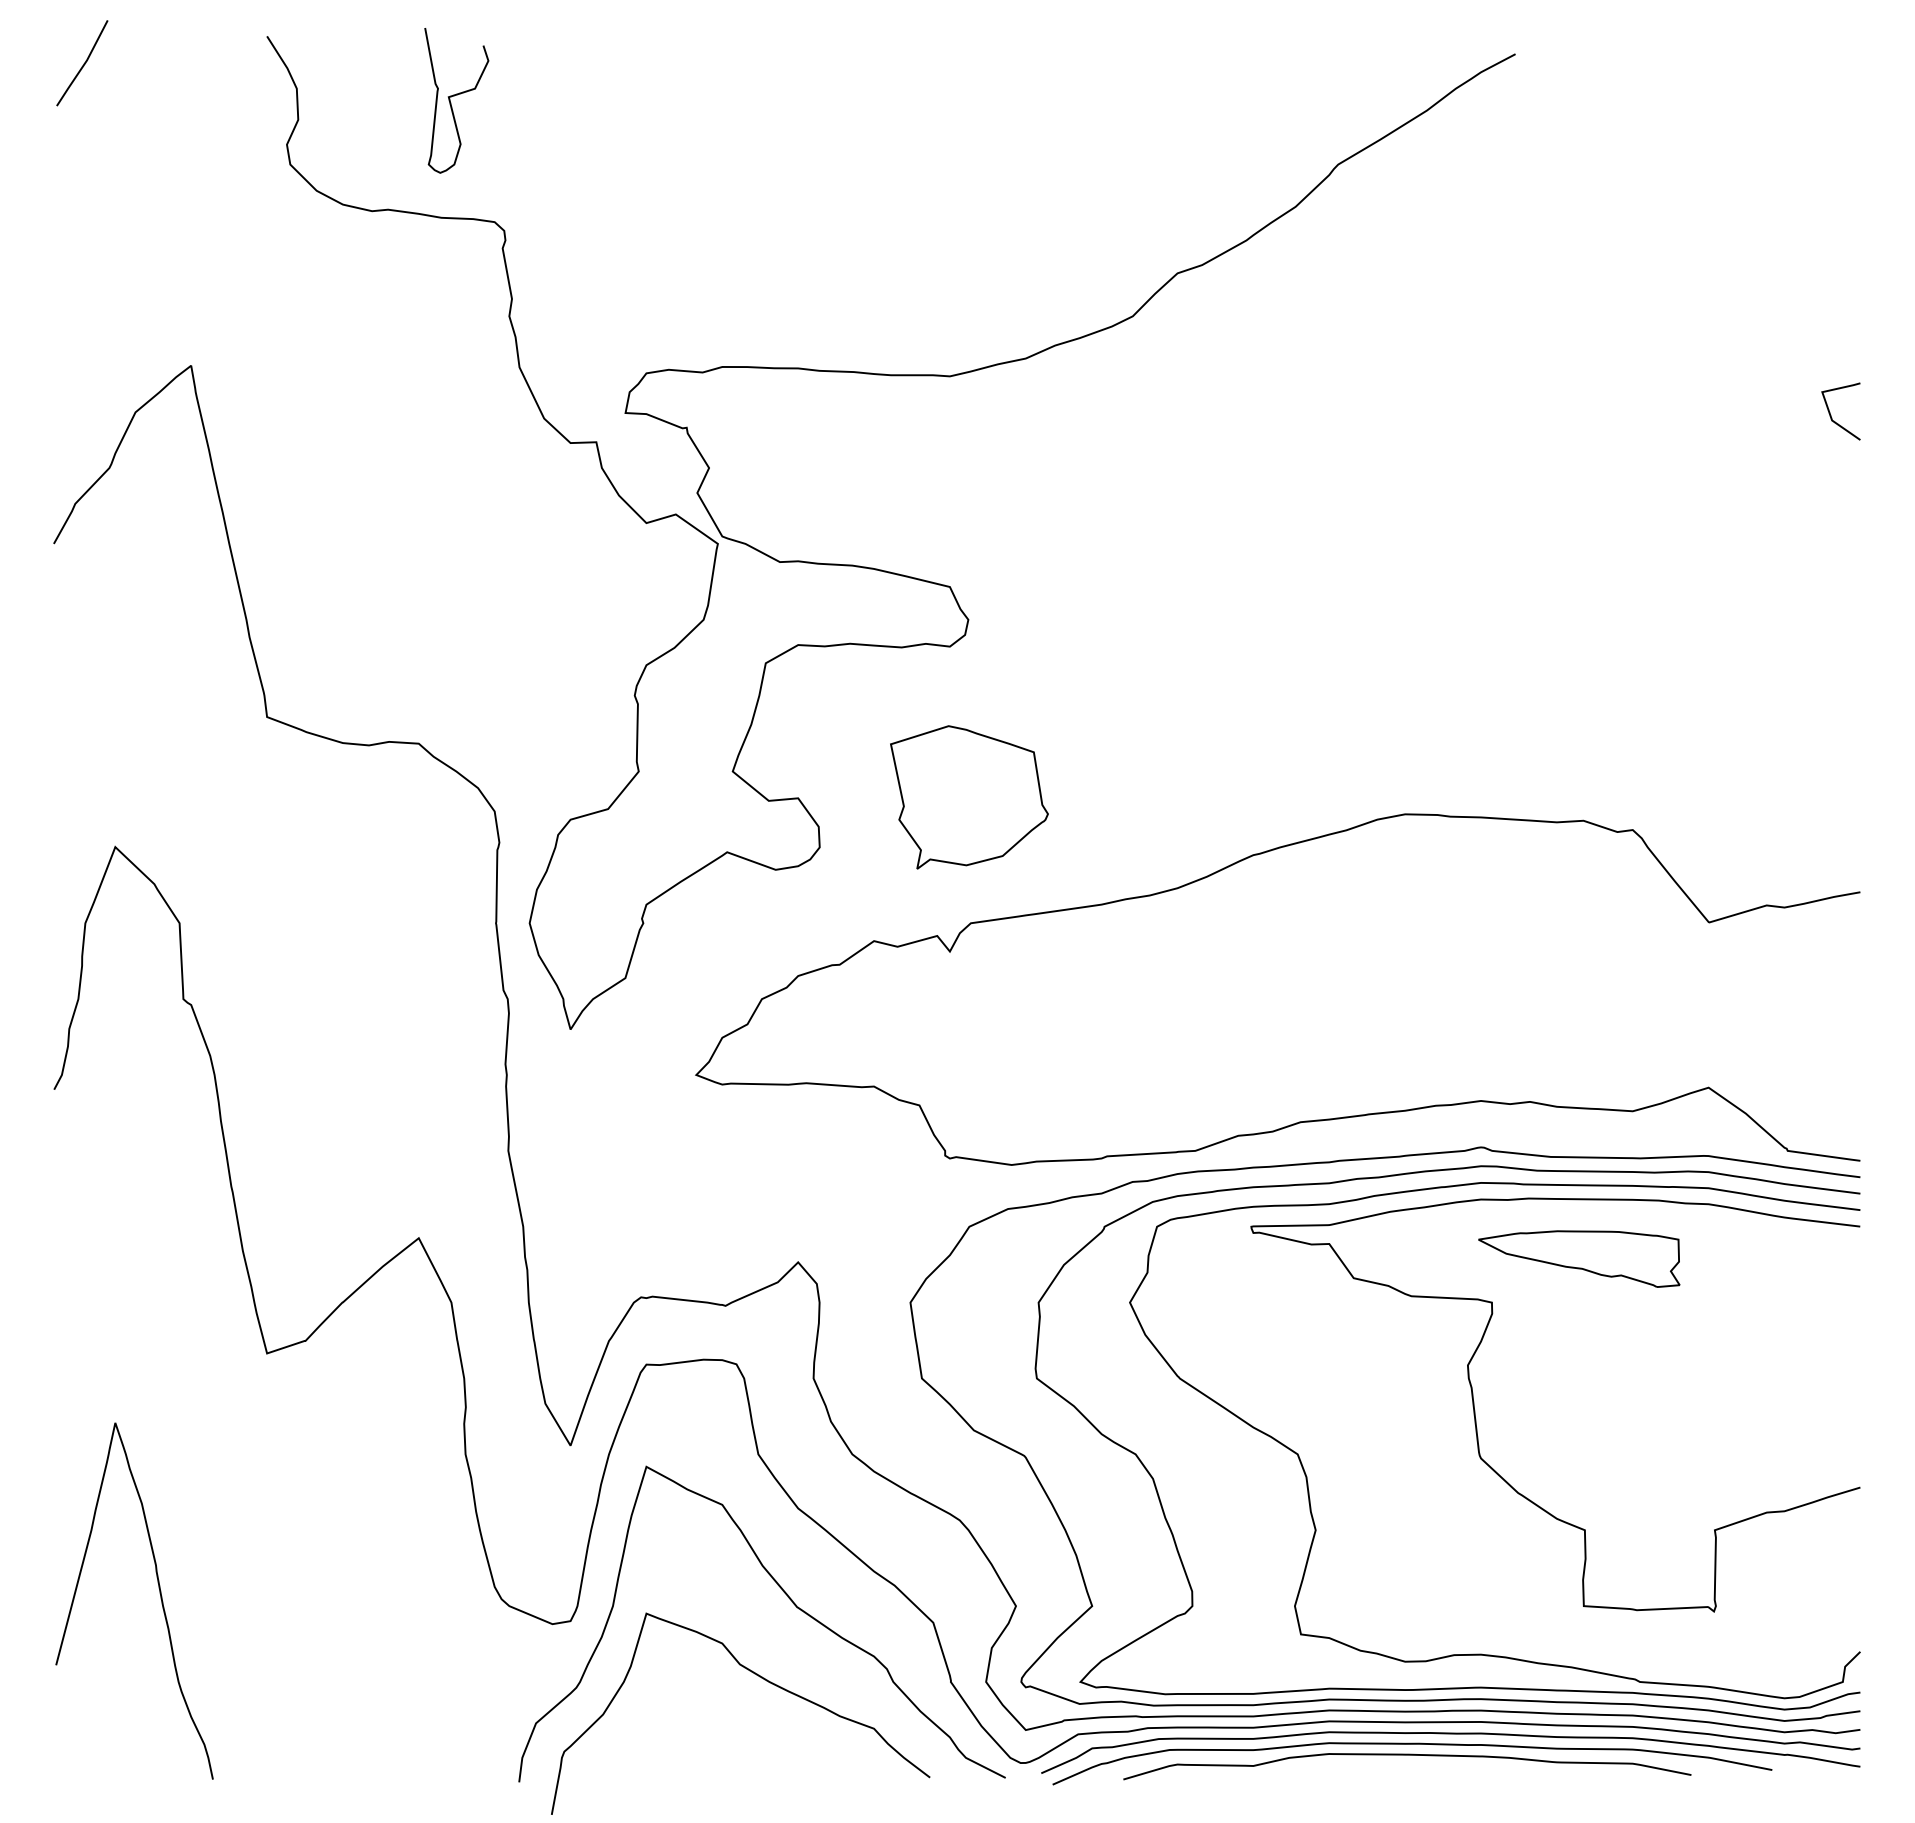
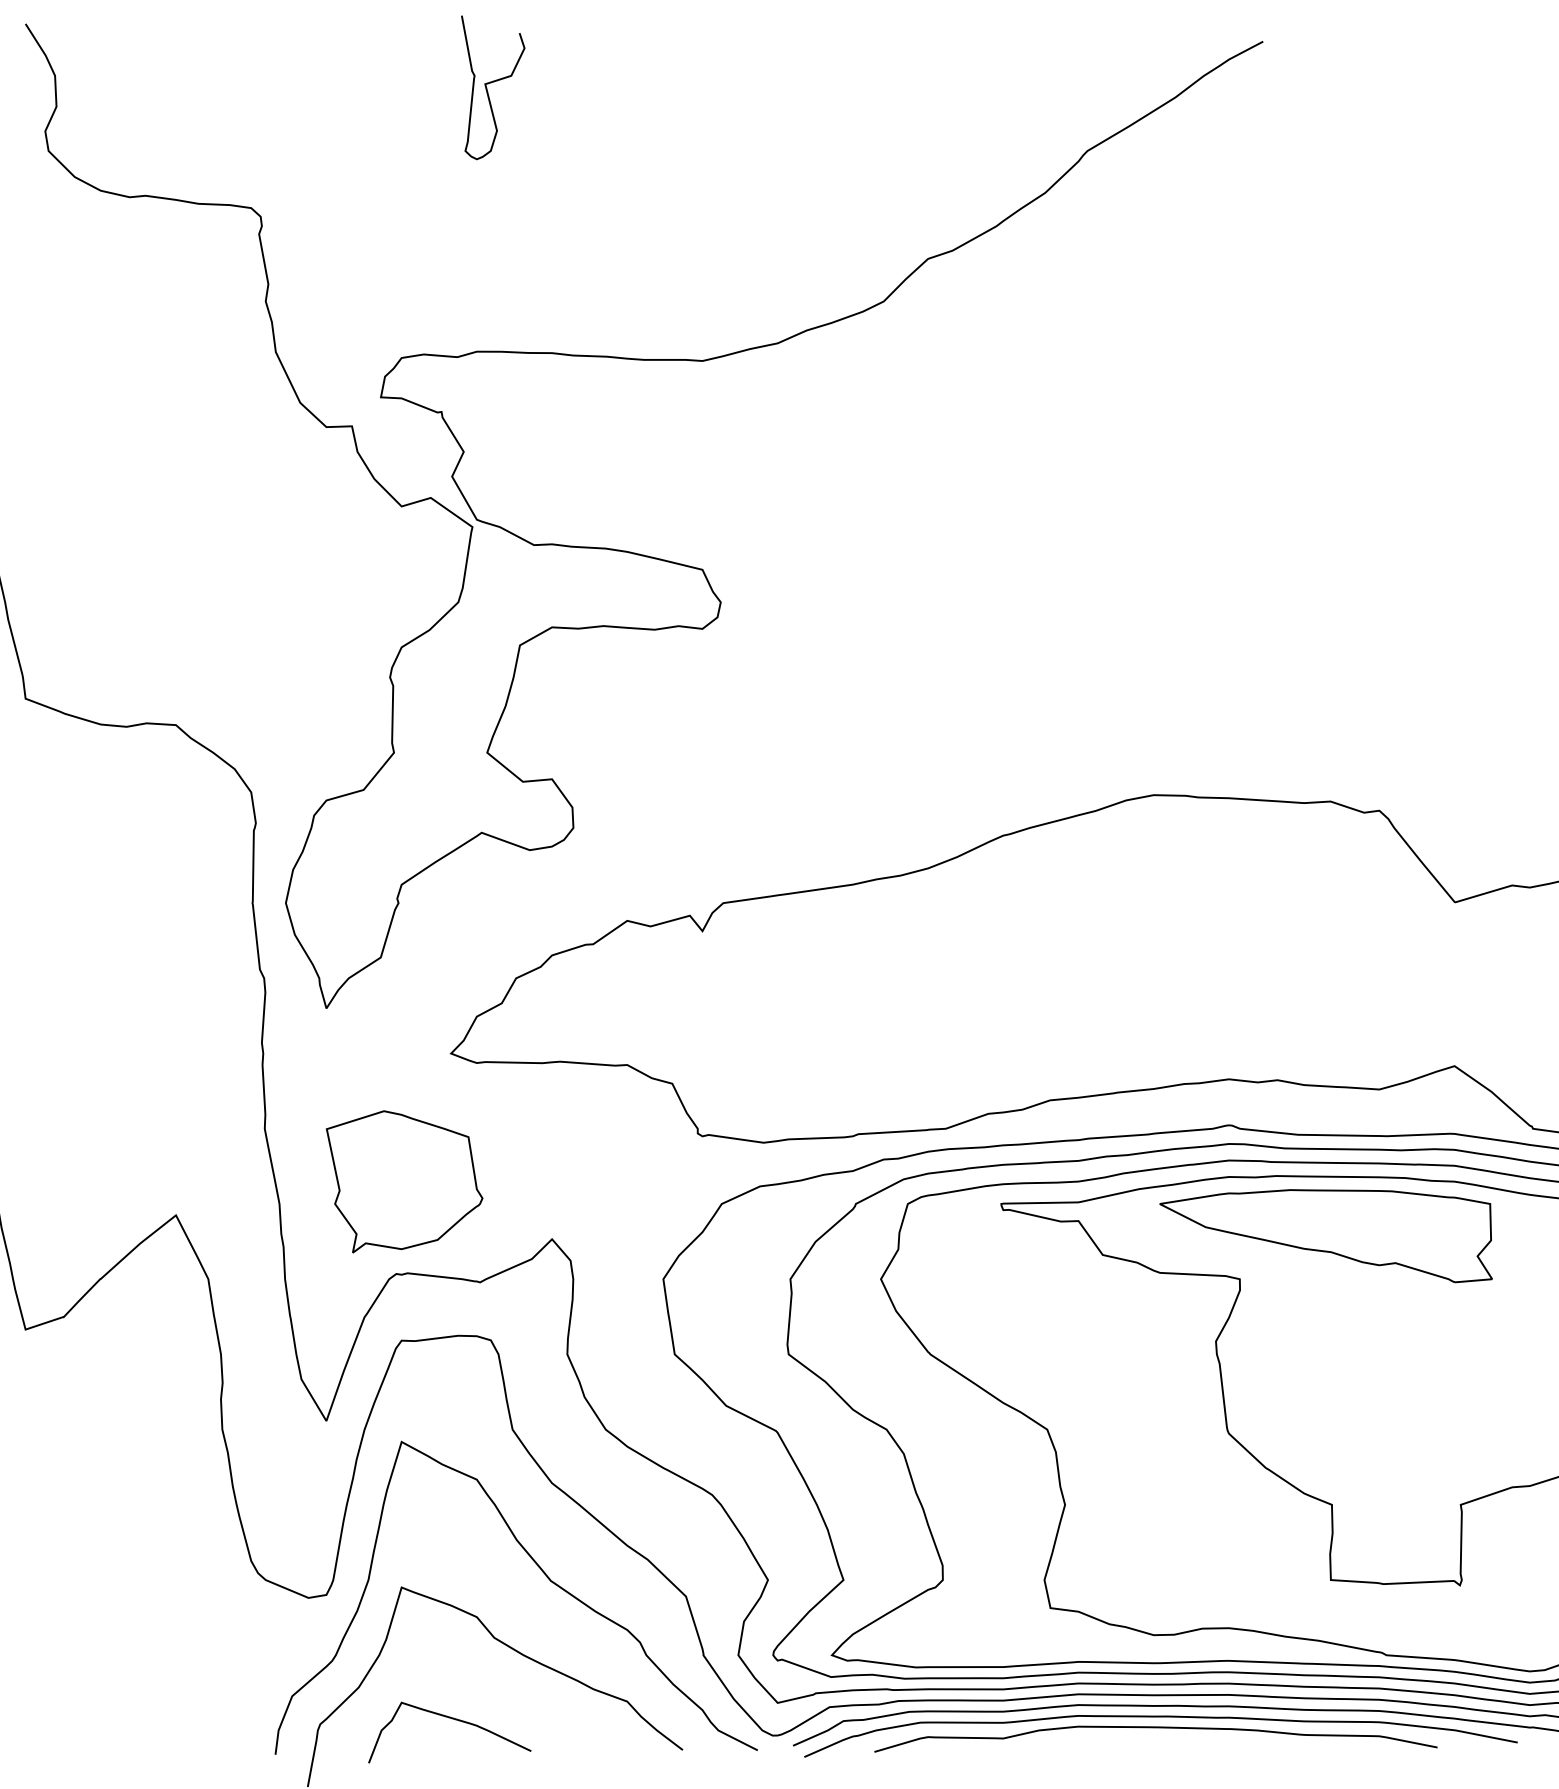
curve: (454, 96) -> (490, 83), moved
part: (969, 797) -> (404, 1181), moved
part: (1579, 1258) -> (1326, 1235), size x1.67
curve: (699, 1747) -> (454, 1720), added

